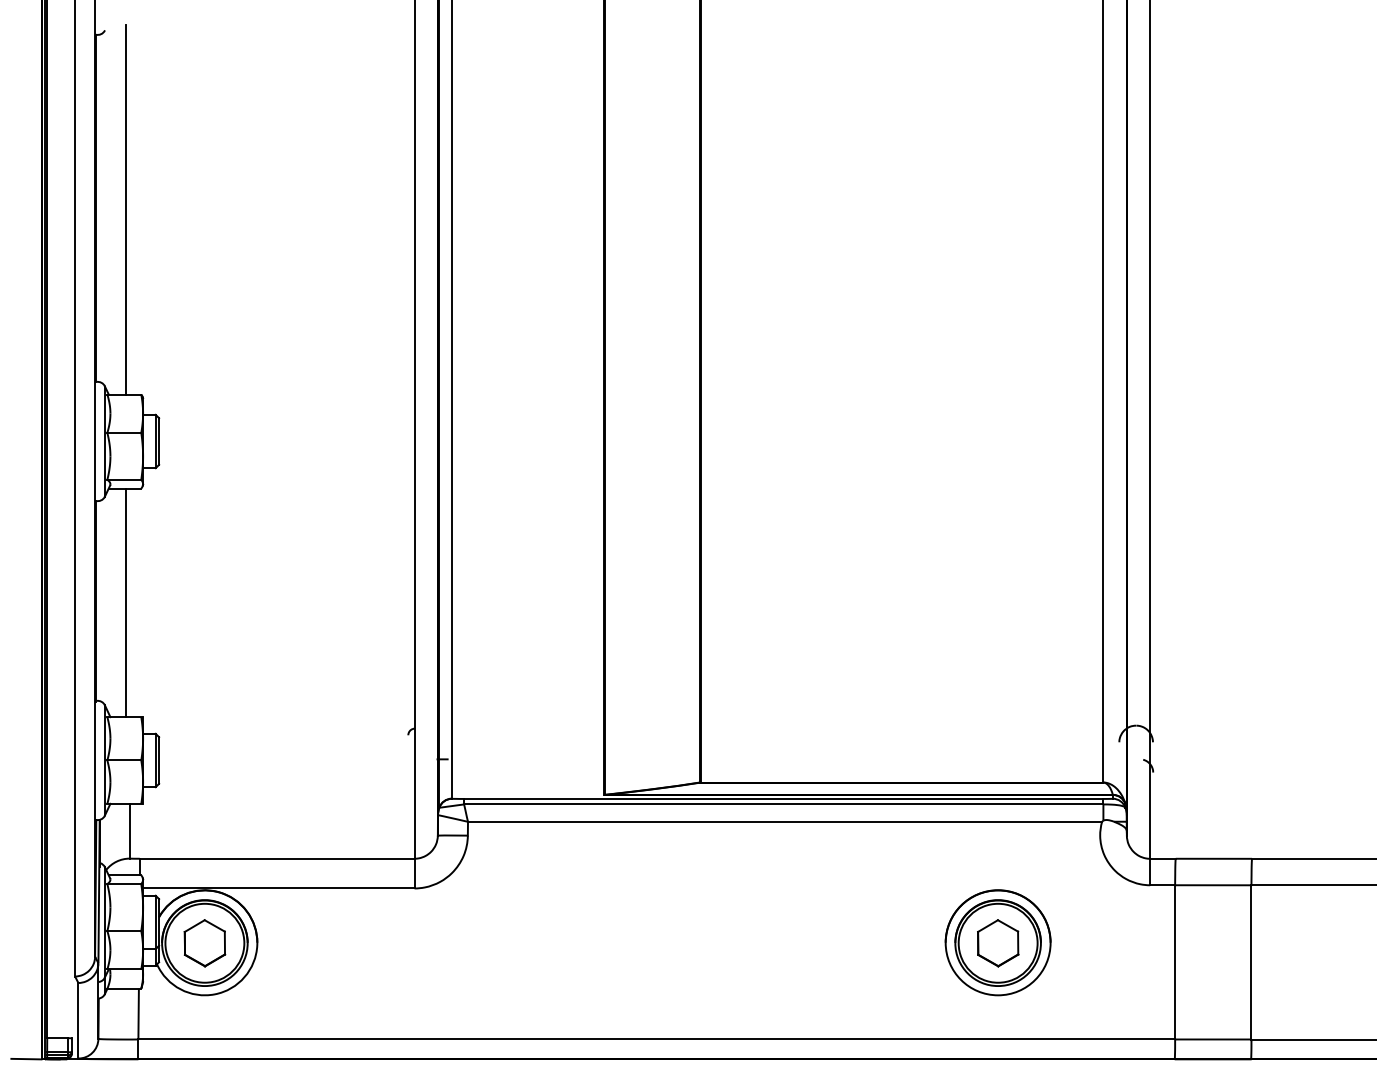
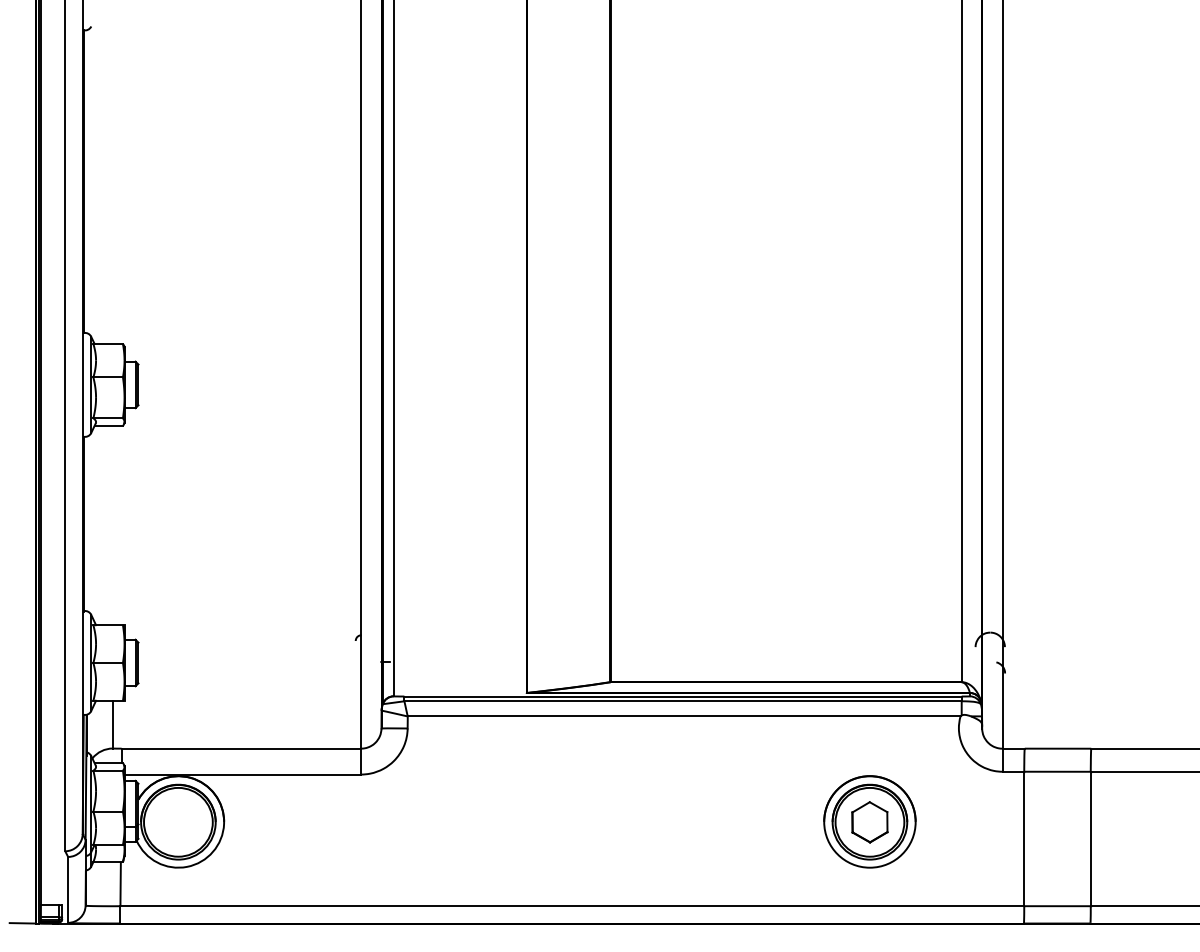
line: (126, 209) -> (110, 182), removed
line: (126, 602) -> (110, 525), removed
part: (204, 943) -> (178, 822), removed

